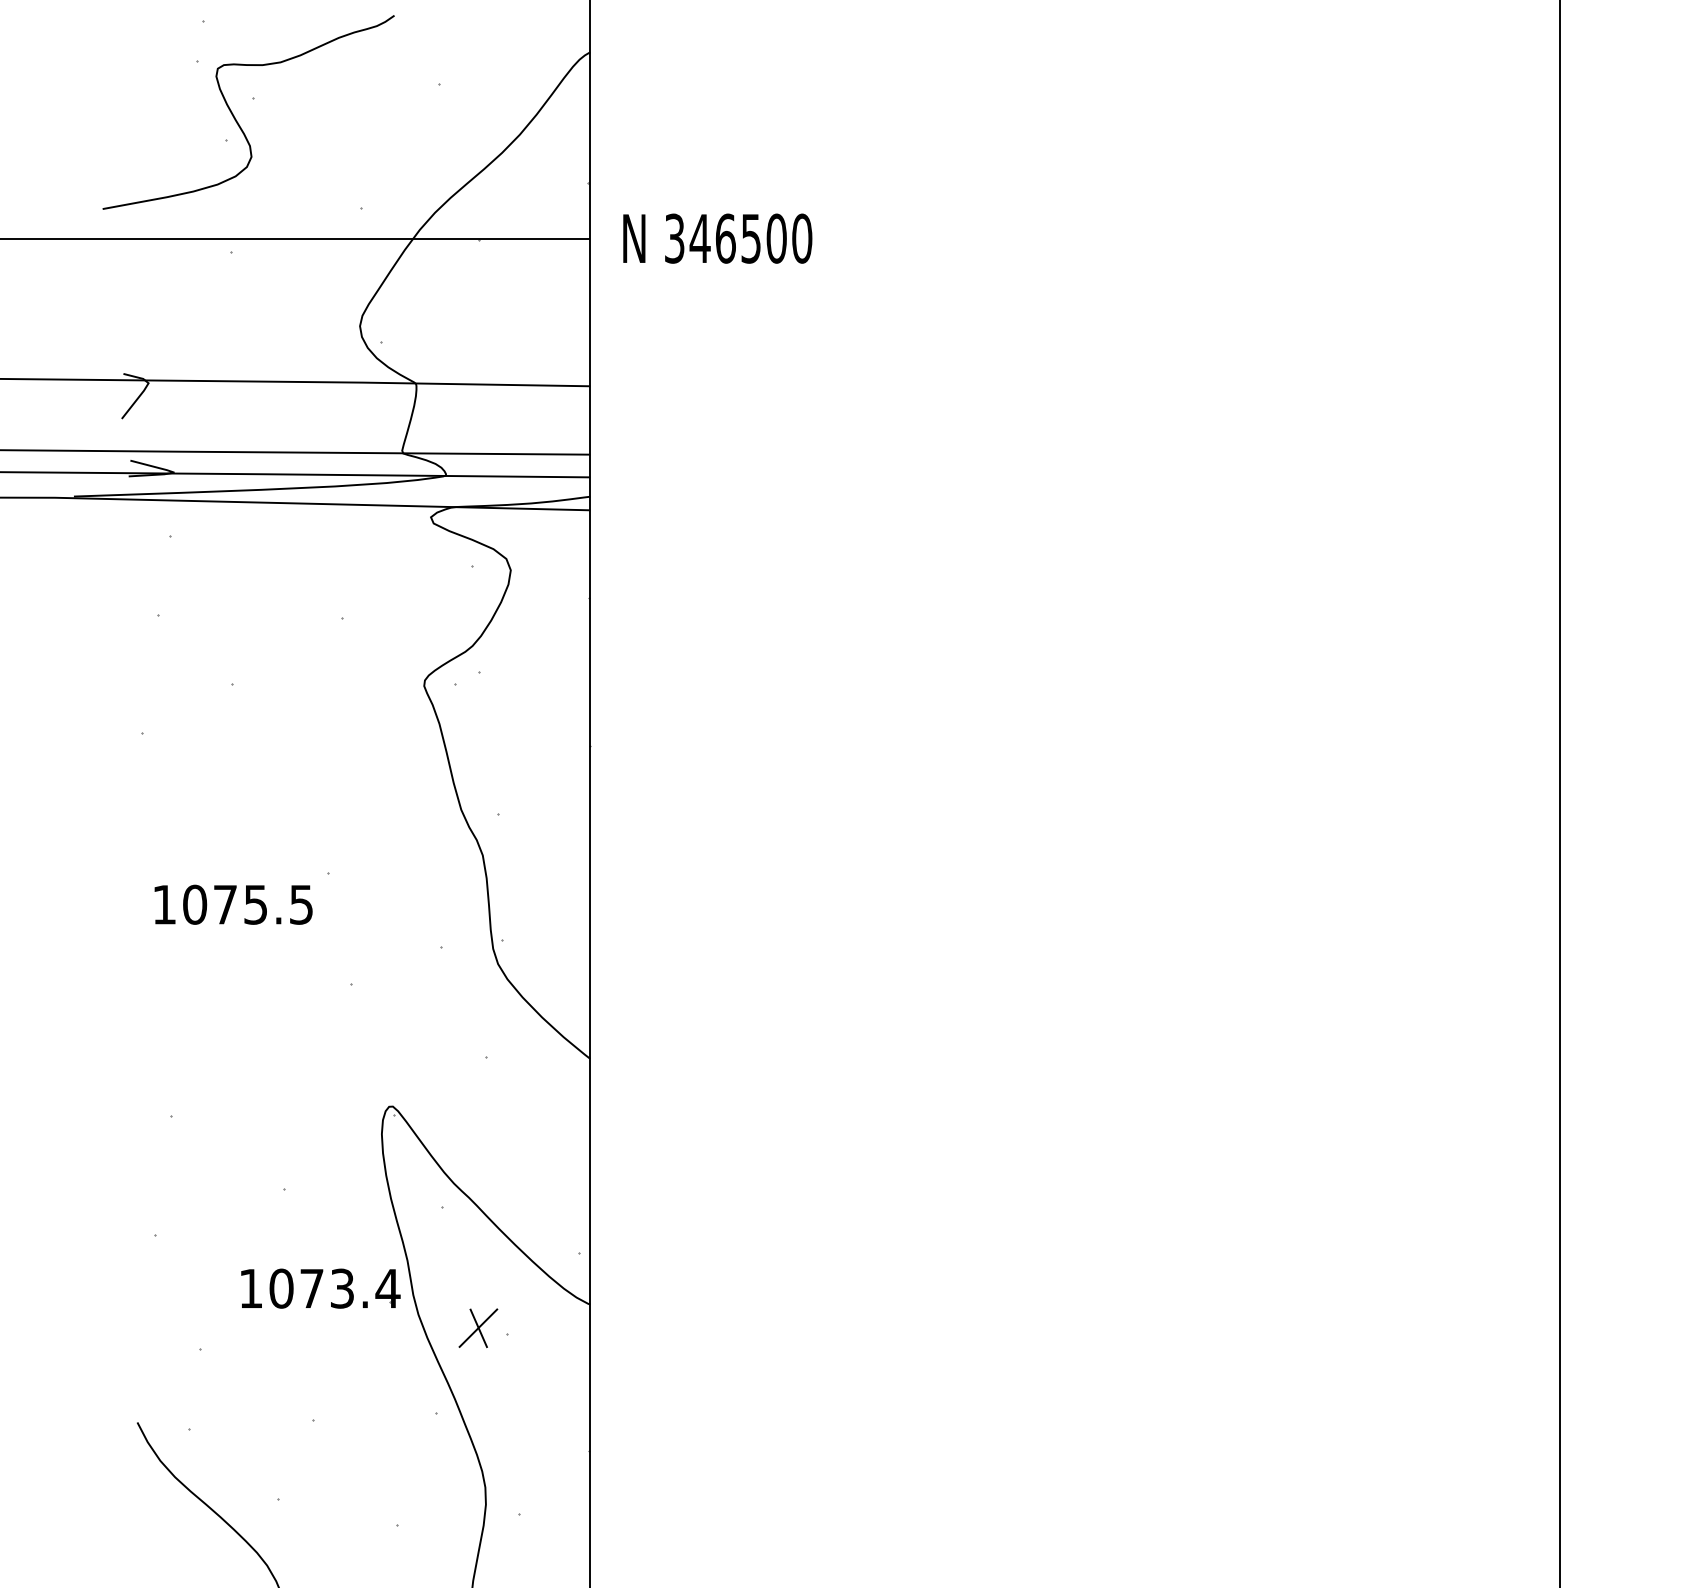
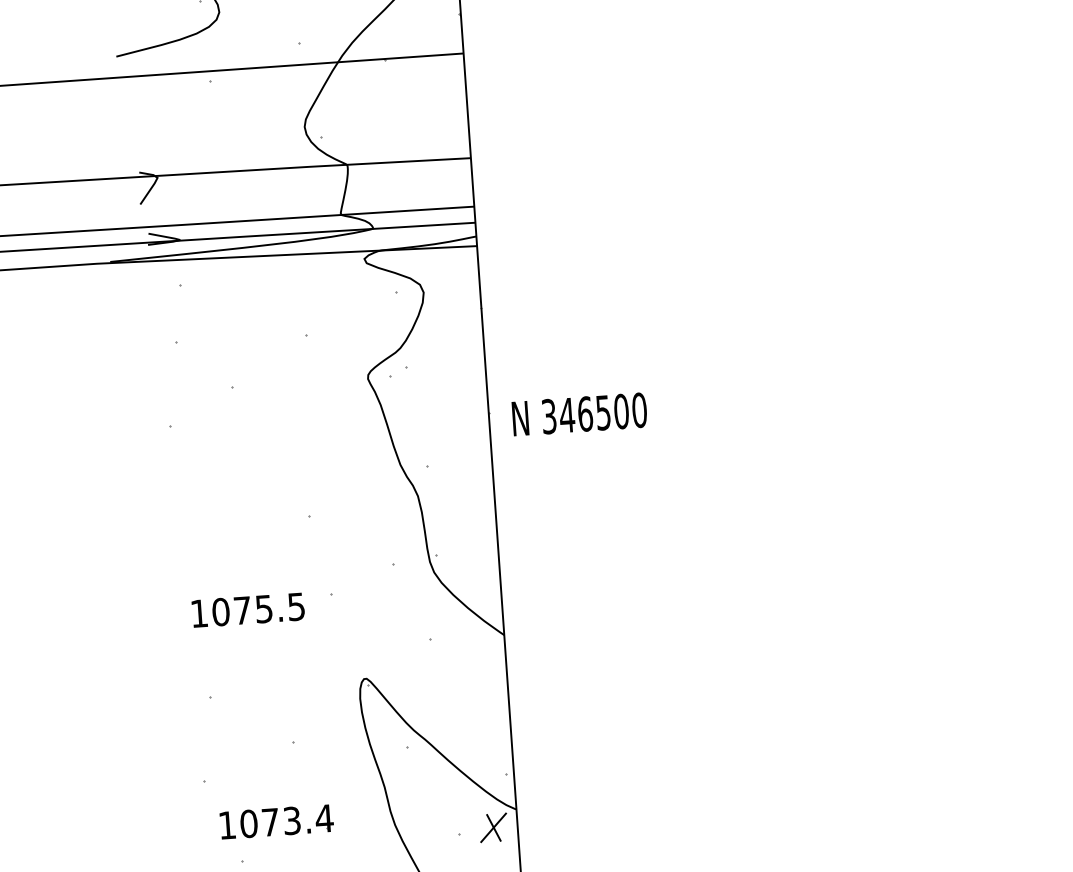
text: (717, 238) -> (579, 414), moved
text: (233, 904) -> (248, 610), moved
part: (320, 1288) -> (276, 821), moved
part: (478, 1327) -> (493, 827), moved

